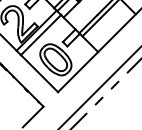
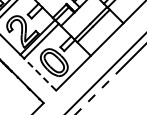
line: (39, 73) -> (40, 74), solid -> dashed

